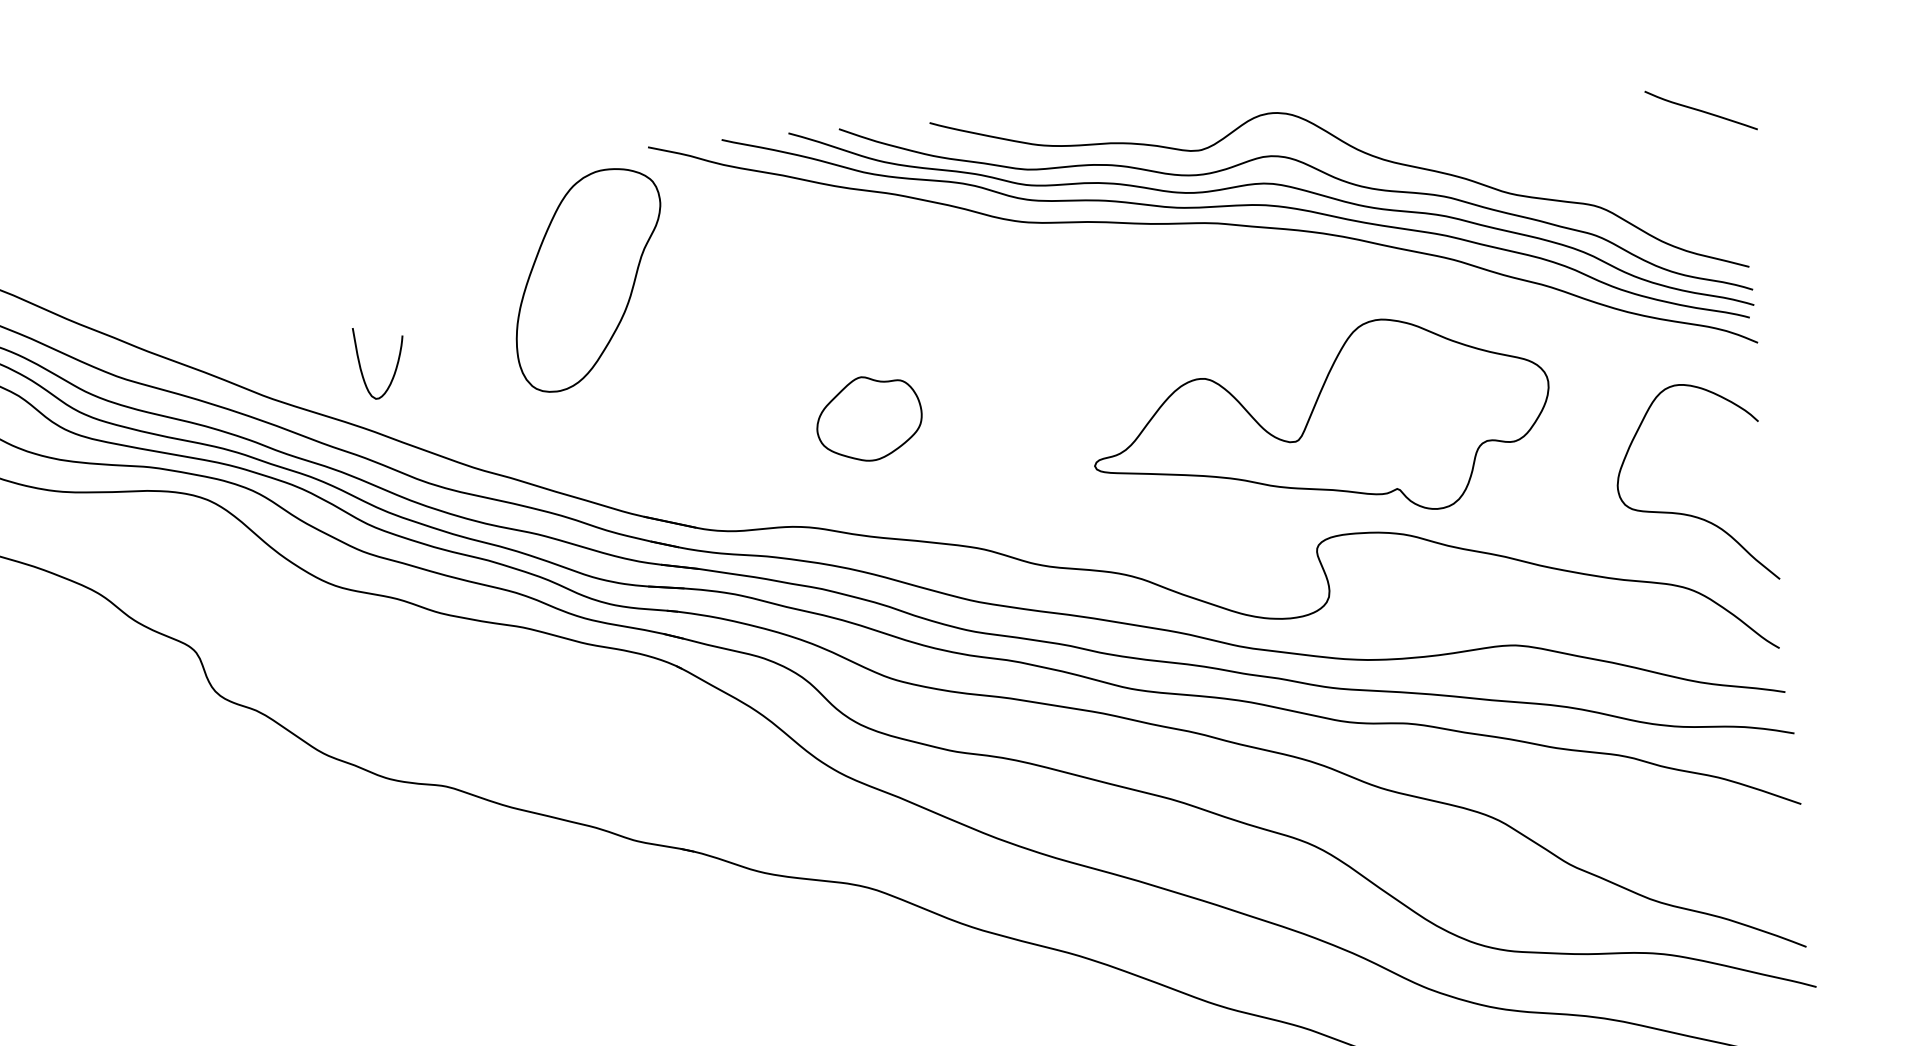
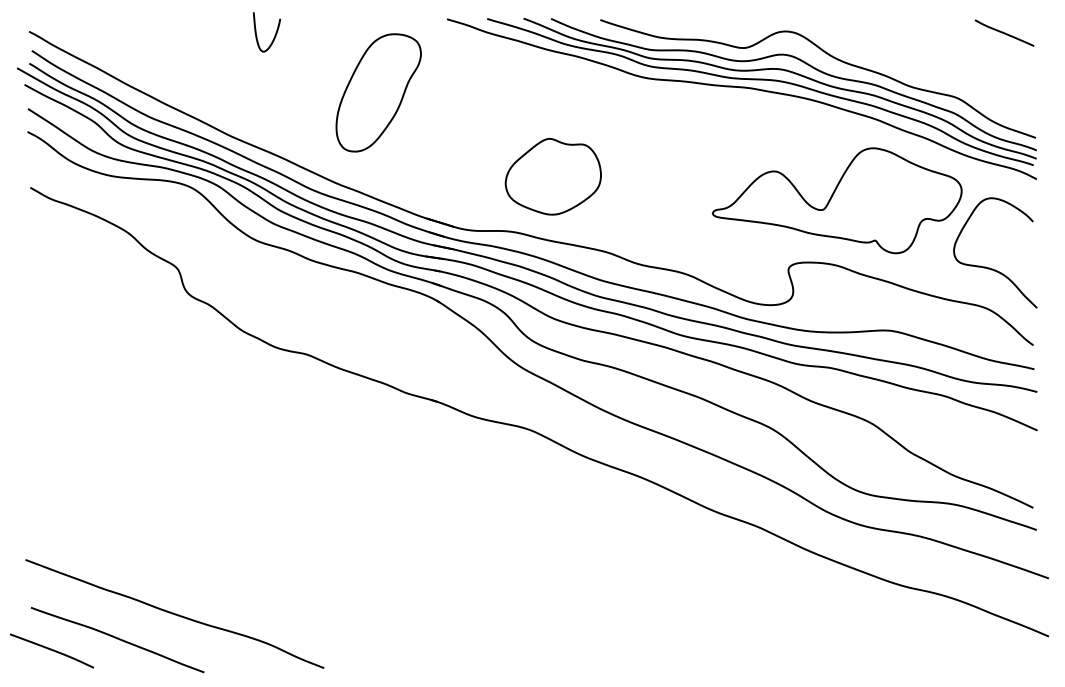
curve: (1700, 109) -> (1004, 32), moved
part: (588, 279) -> (378, 92), moved
curve: (394, 367) -> (274, 35), moved
part: (867, 418) -> (552, 176), size x1.67
part: (1320, 421) -> (836, 200), moved

